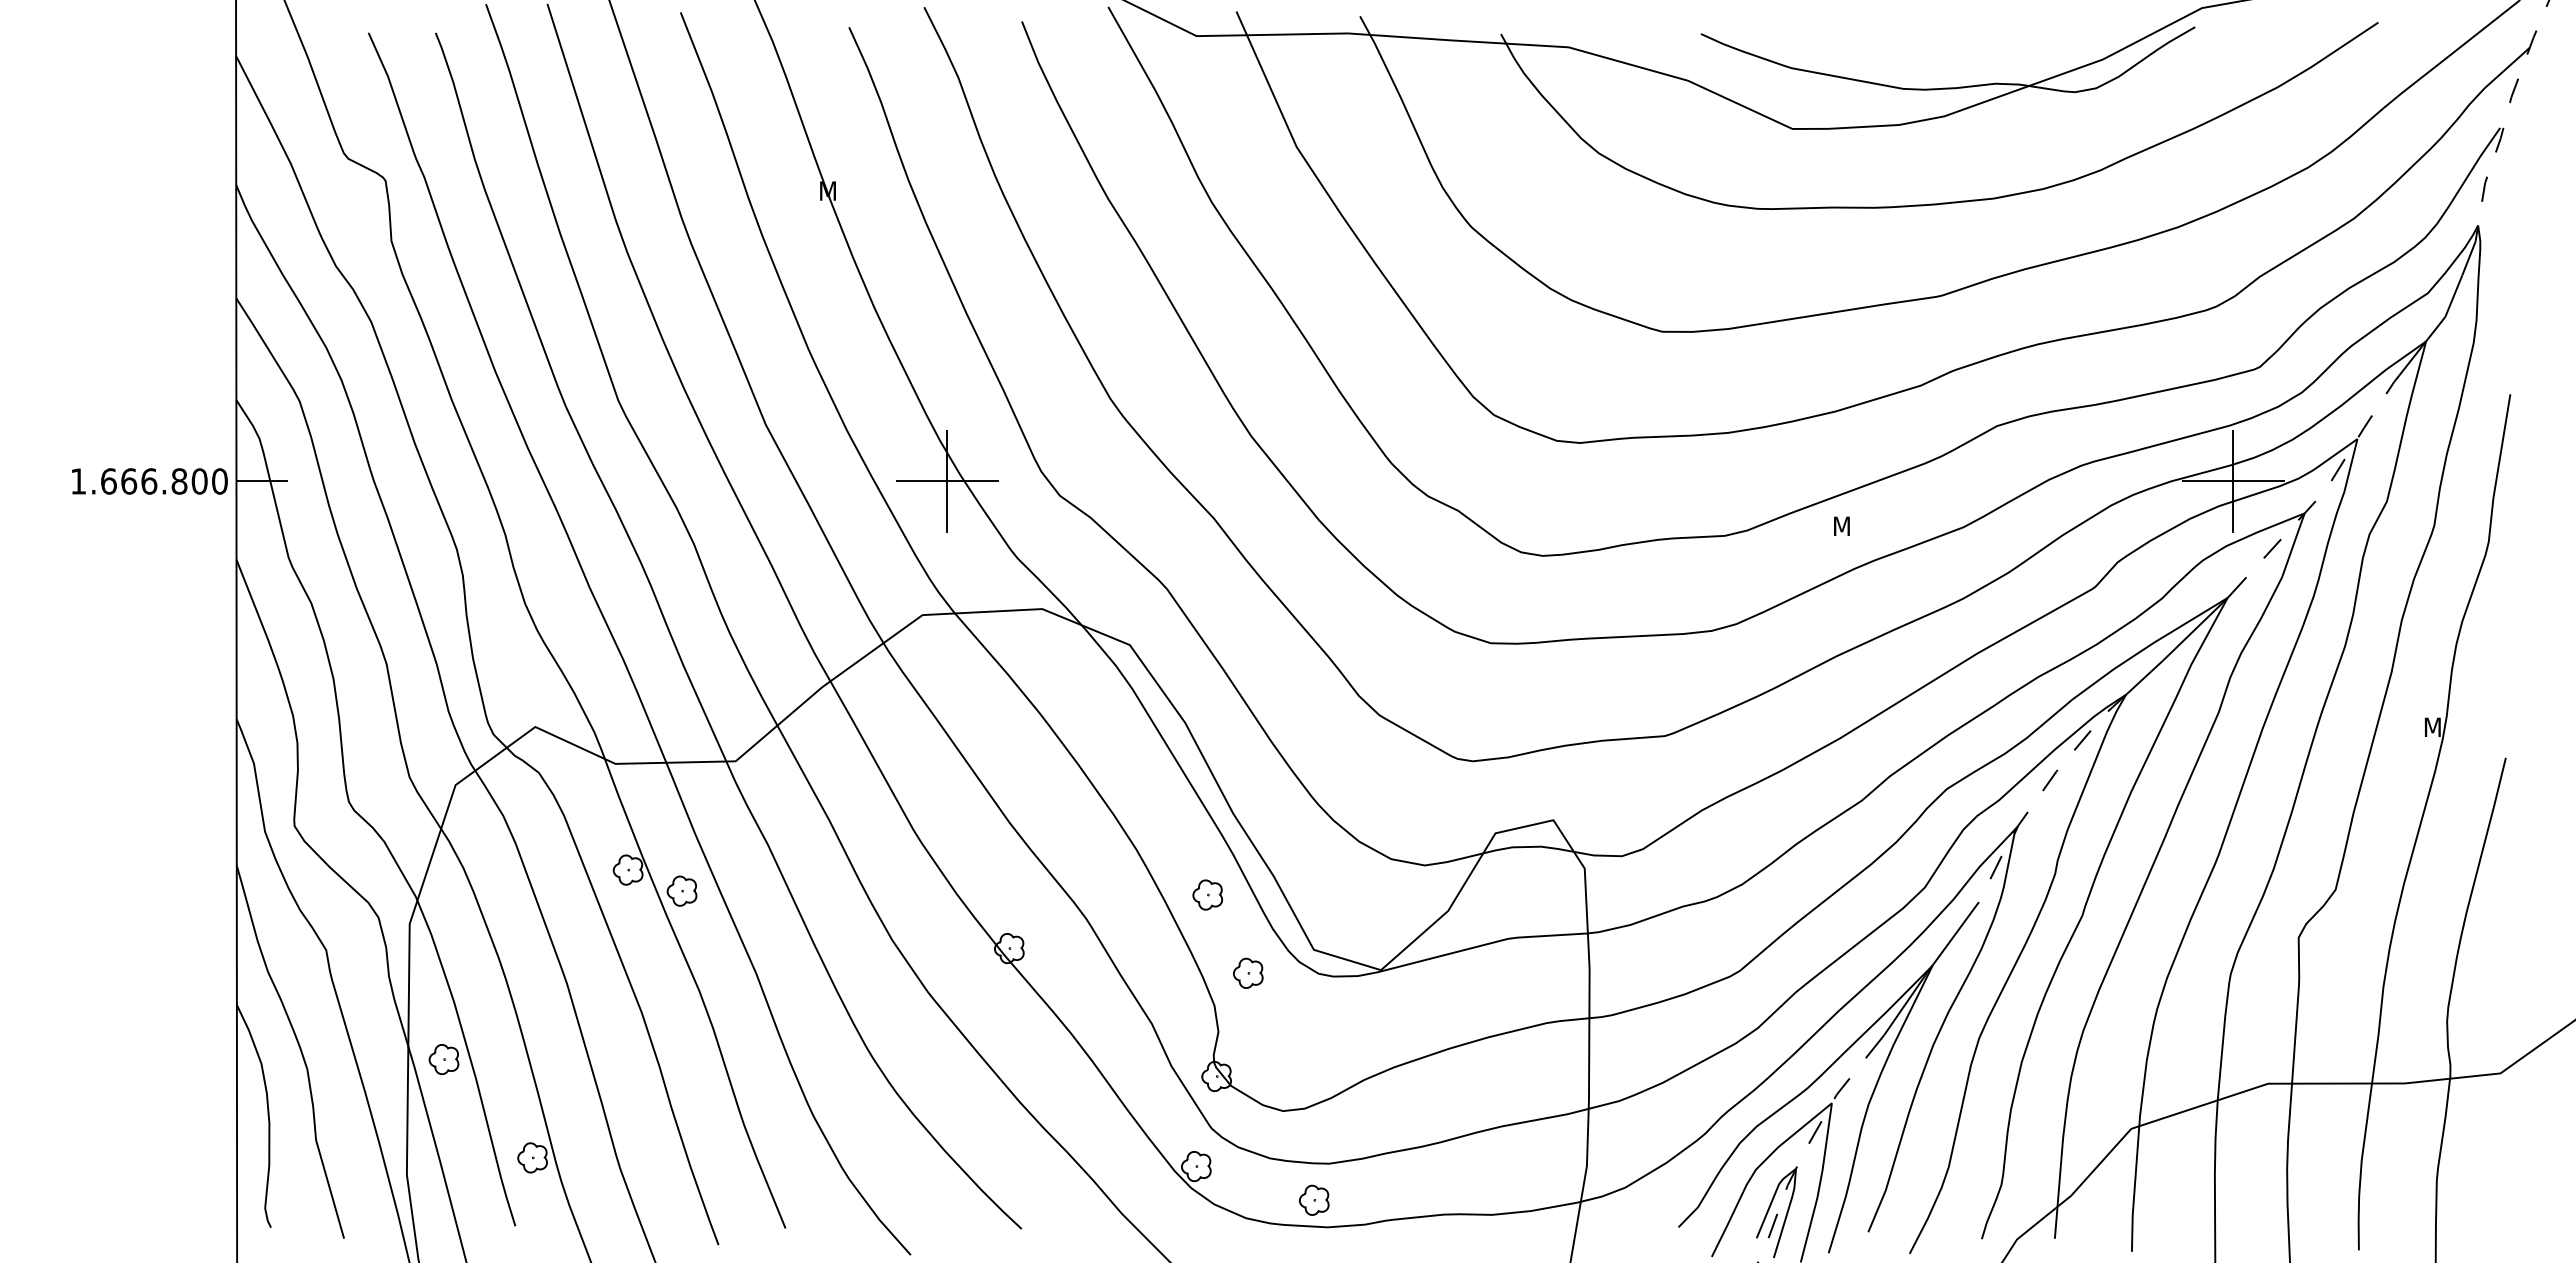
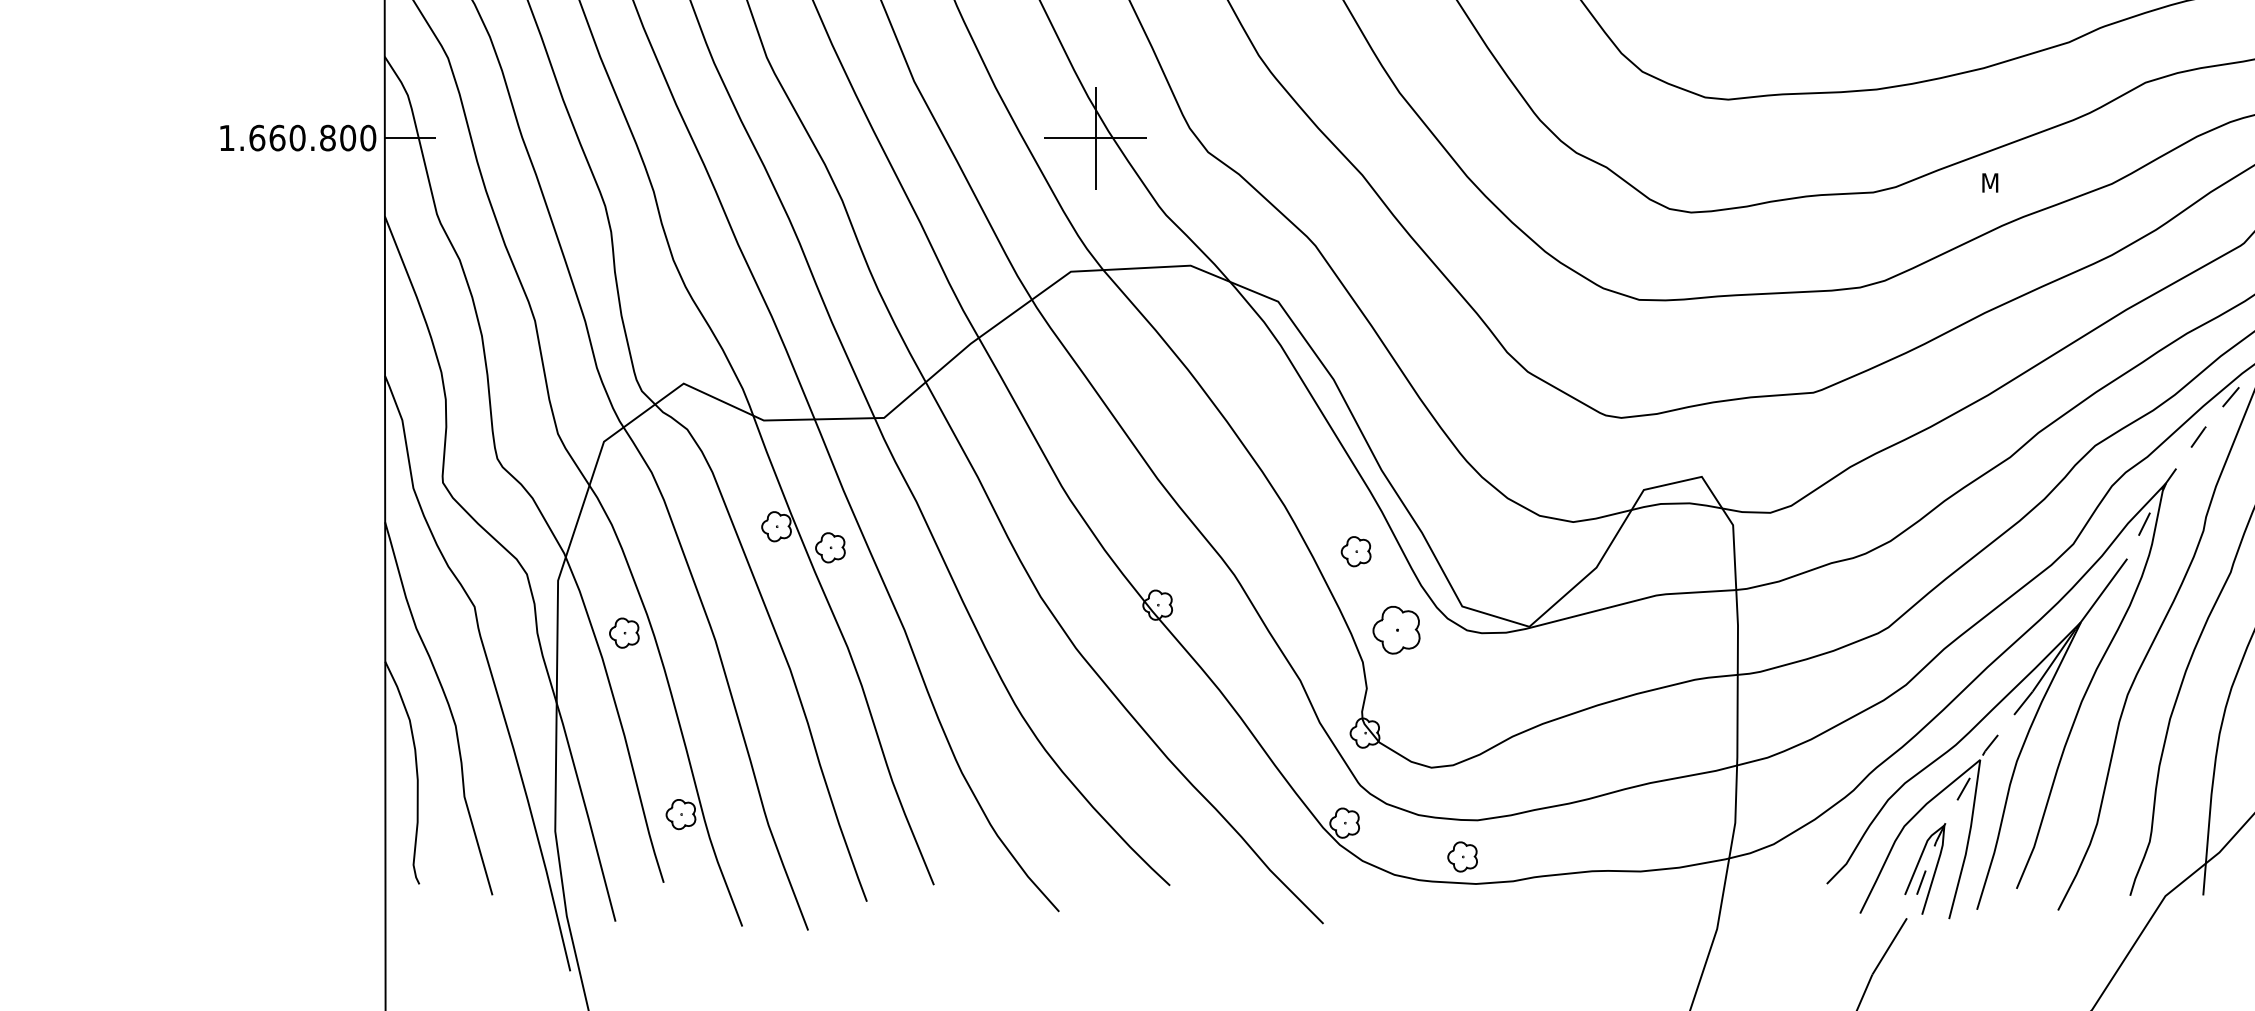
text: (149, 481) -> (297, 138), 1.666.800 -> 1.660.800
part: (1248, 972) -> (1396, 629), size x1.6
part: (443, 1059) -> (623, 633), moved

